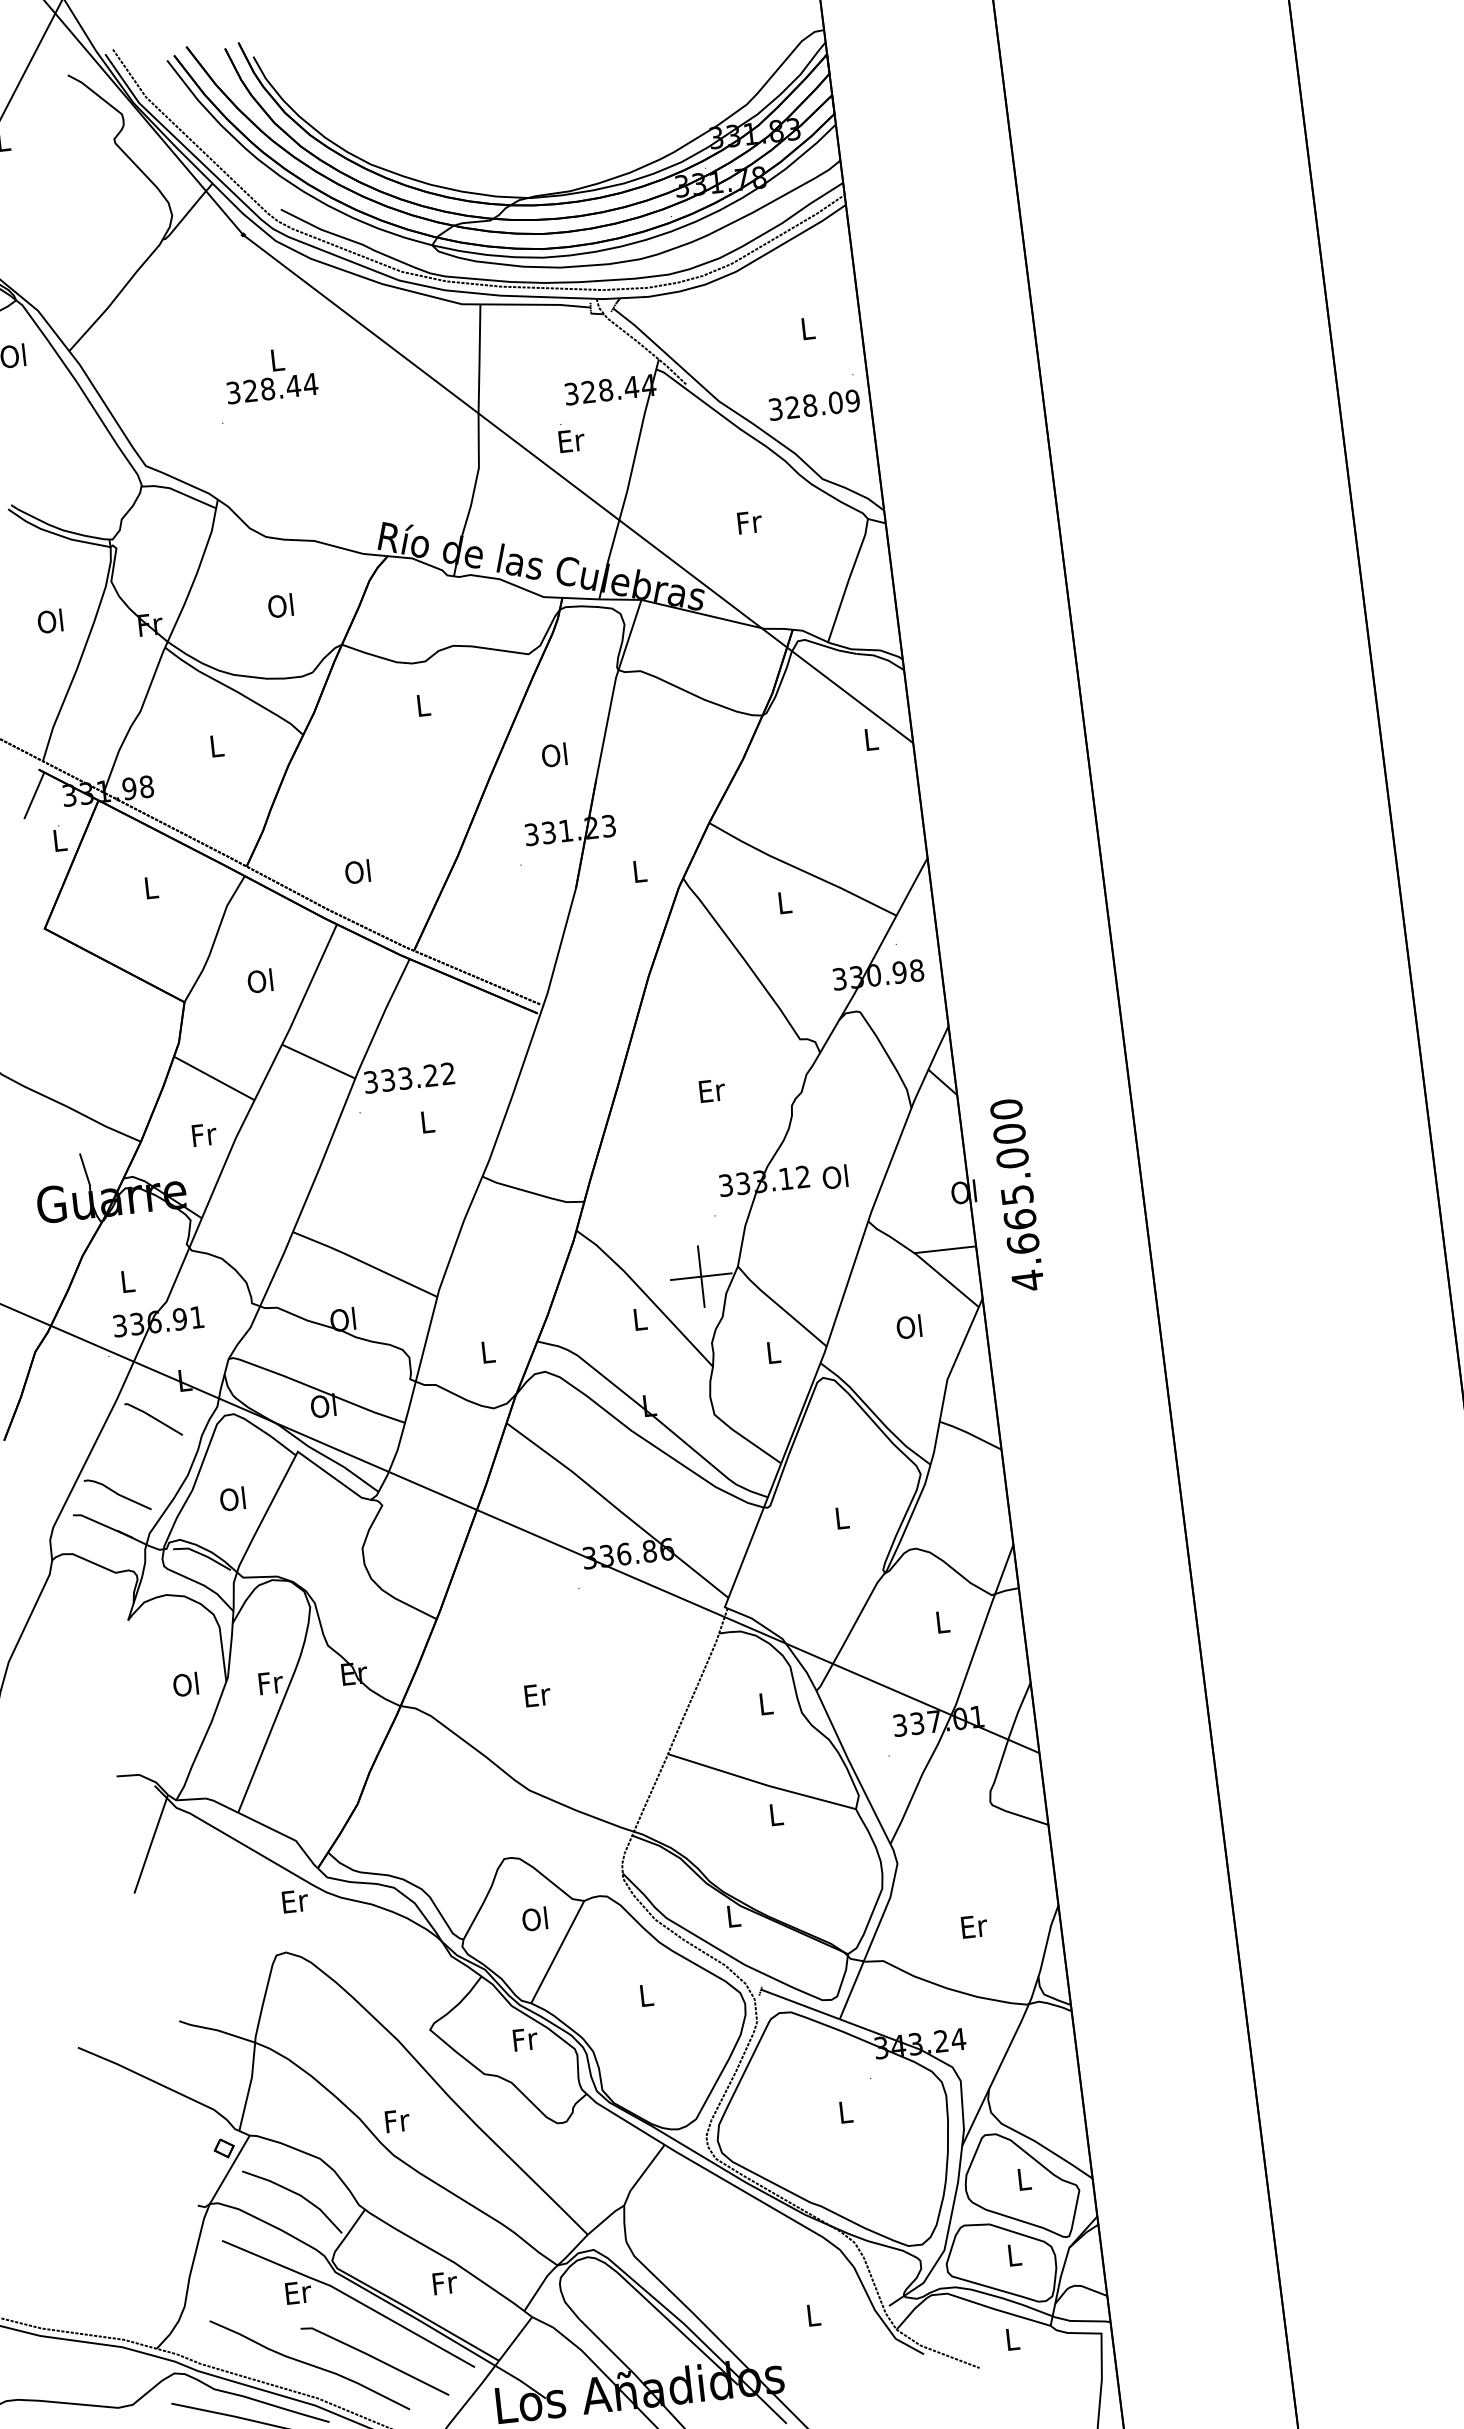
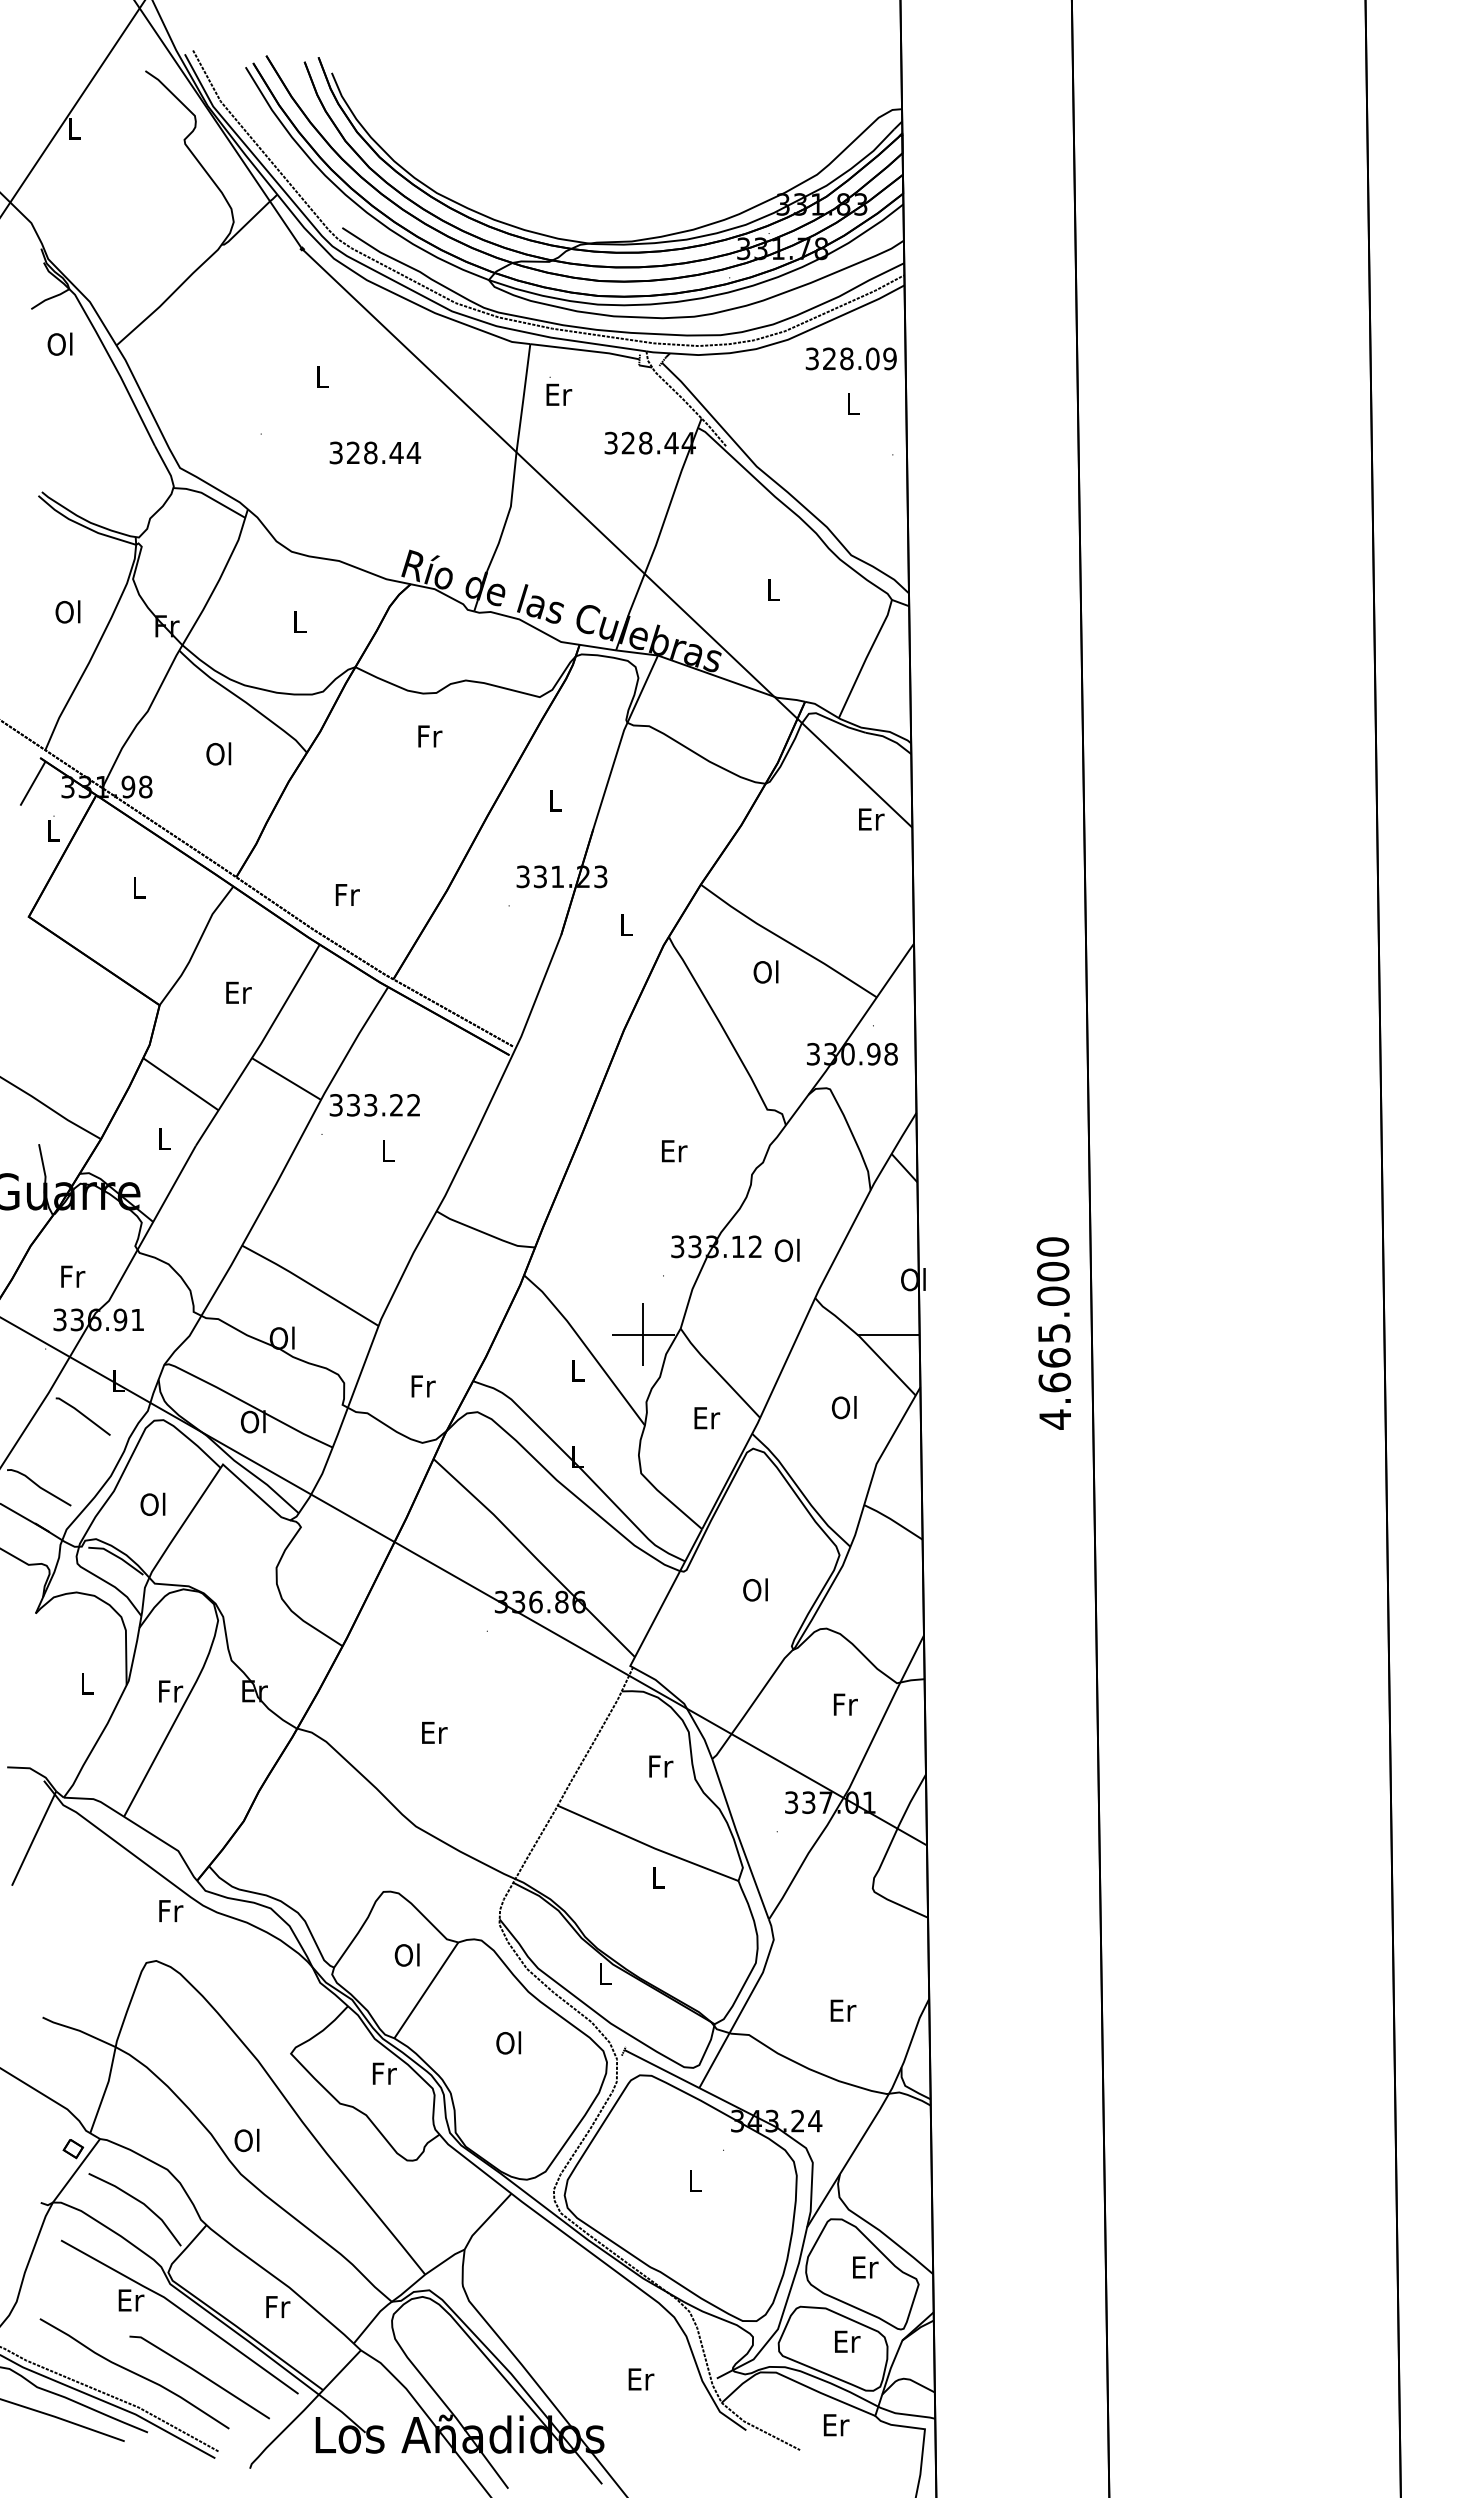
text: (272, 388) -> (375, 452), moved
text: (813, 404) -> (850, 358), moved
text: (571, 436) -> (559, 390), moved
text: (750, 522) -> (774, 590), Fr -> L
text: (280, 605) -> (298, 621), Ol -> L
text: (424, 705) -> (430, 736), L -> Fr
text: (871, 739) -> (871, 819), L -> Er
text: (215, 745) -> (218, 753), L -> Ol
text: (554, 754) -> (554, 799), Ol -> L
text: (358, 871) -> (346, 894), Ol -> Fr
text: (783, 902) -> (765, 971), L -> Ol
text: (260, 980) -> (237, 992), Ol -> Er
text: (205, 1135) -> (165, 1139), Fr -> L
text: (1016, 1195) -> (1053, 1333), moved
text: (128, 1281) -> (73, 1276), L -> Fr
text: (488, 1352) -> (423, 1386), L -> Fr
text: (774, 1352) -> (707, 1418), L -> Er
text: (840, 1517) -> (755, 1589), L -> Ol
text: (942, 1621) -> (845, 1704), L -> Fr
text: (185, 1684) -> (85, 1683), Ol -> L
text: (766, 1703) -> (661, 1766), L -> Fr
text: (295, 1901) -> (171, 1911), Er -> Fr
text: (645, 1994) -> (508, 2042), L -> Ol
text: (396, 2120) -> (247, 2140), Fr -> Ol
text: (1024, 2179) -> (865, 2267), L -> Er
text: (1014, 2254) -> (847, 2341), L -> Er
text: (814, 2315) -> (641, 2379), L -> Er
text: (1013, 2339) -> (836, 2425), L -> Er

